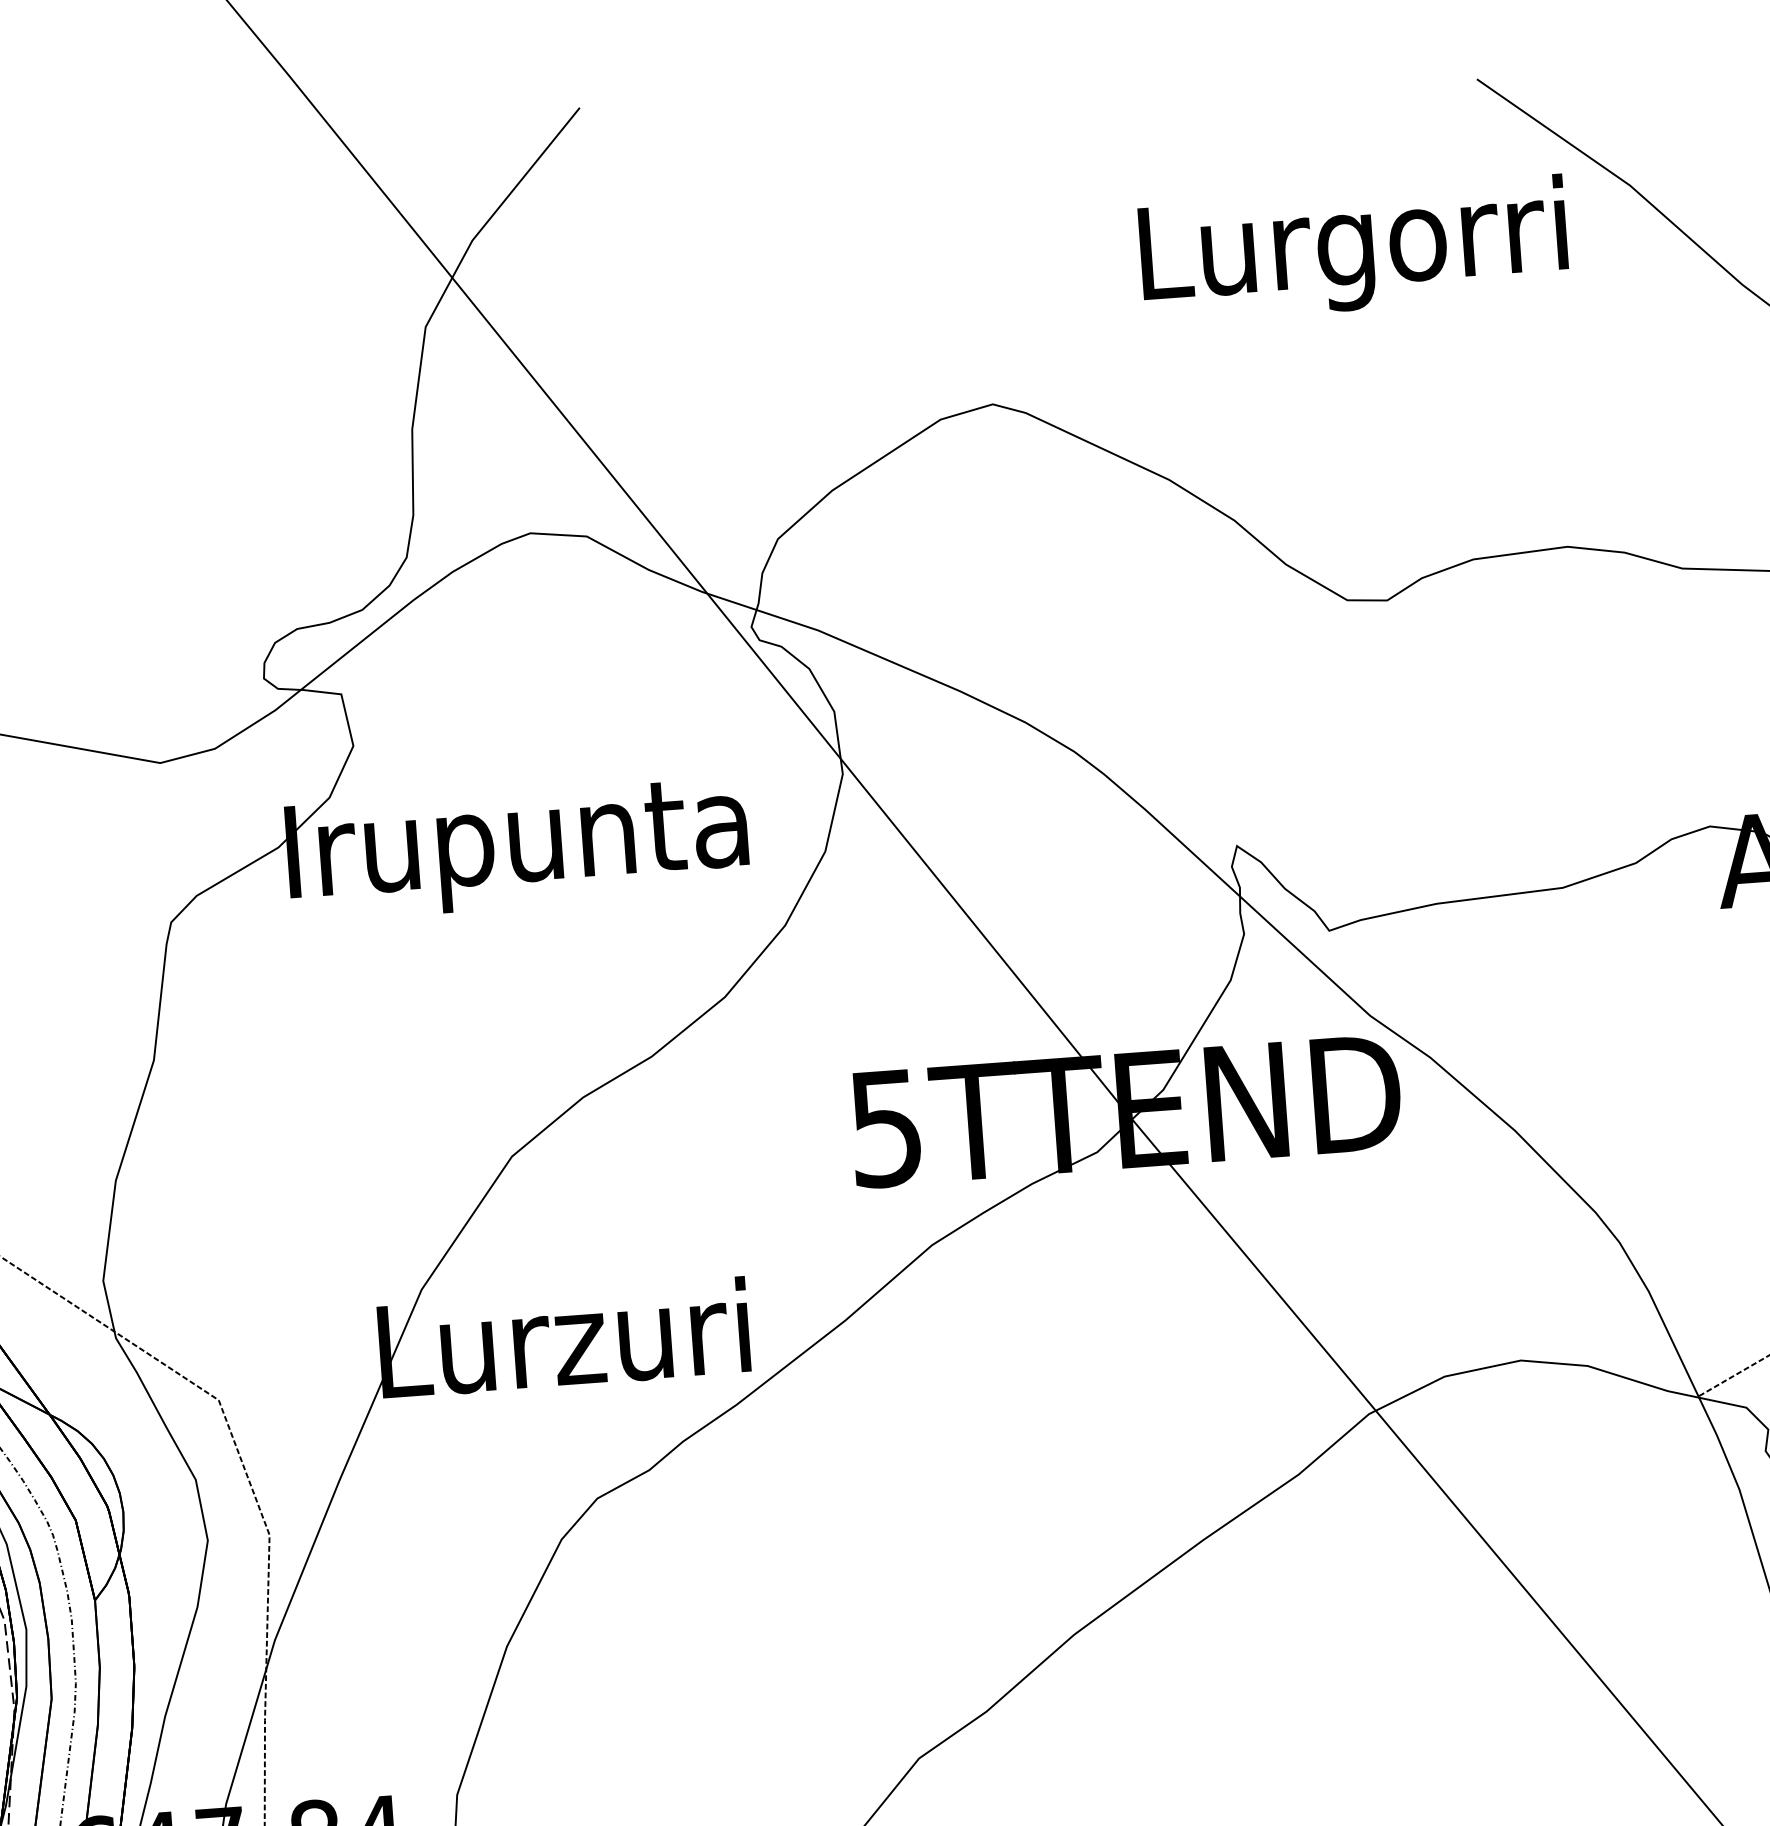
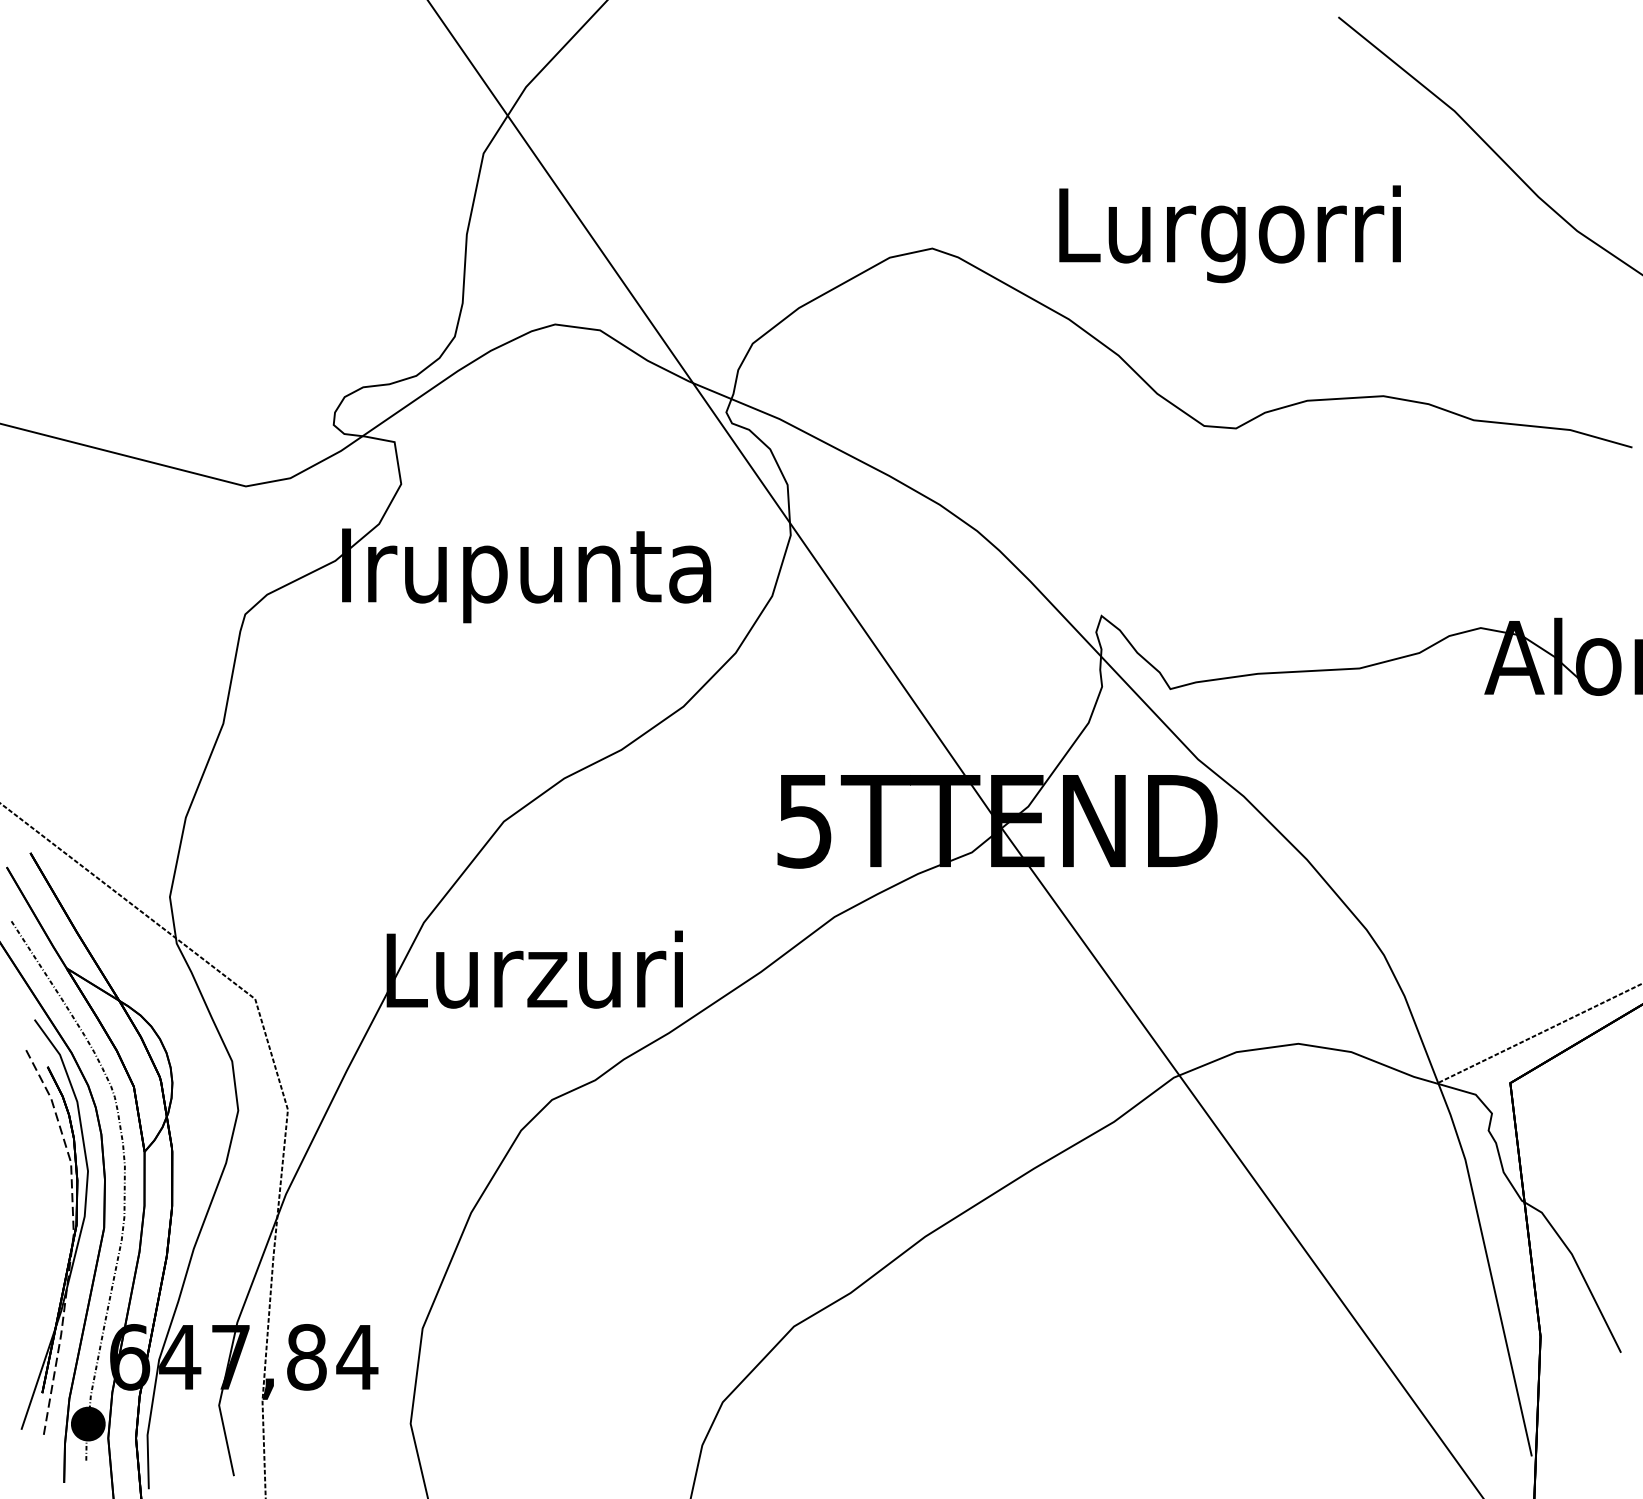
text: (1353, 250) -> (1229, 234), moved

